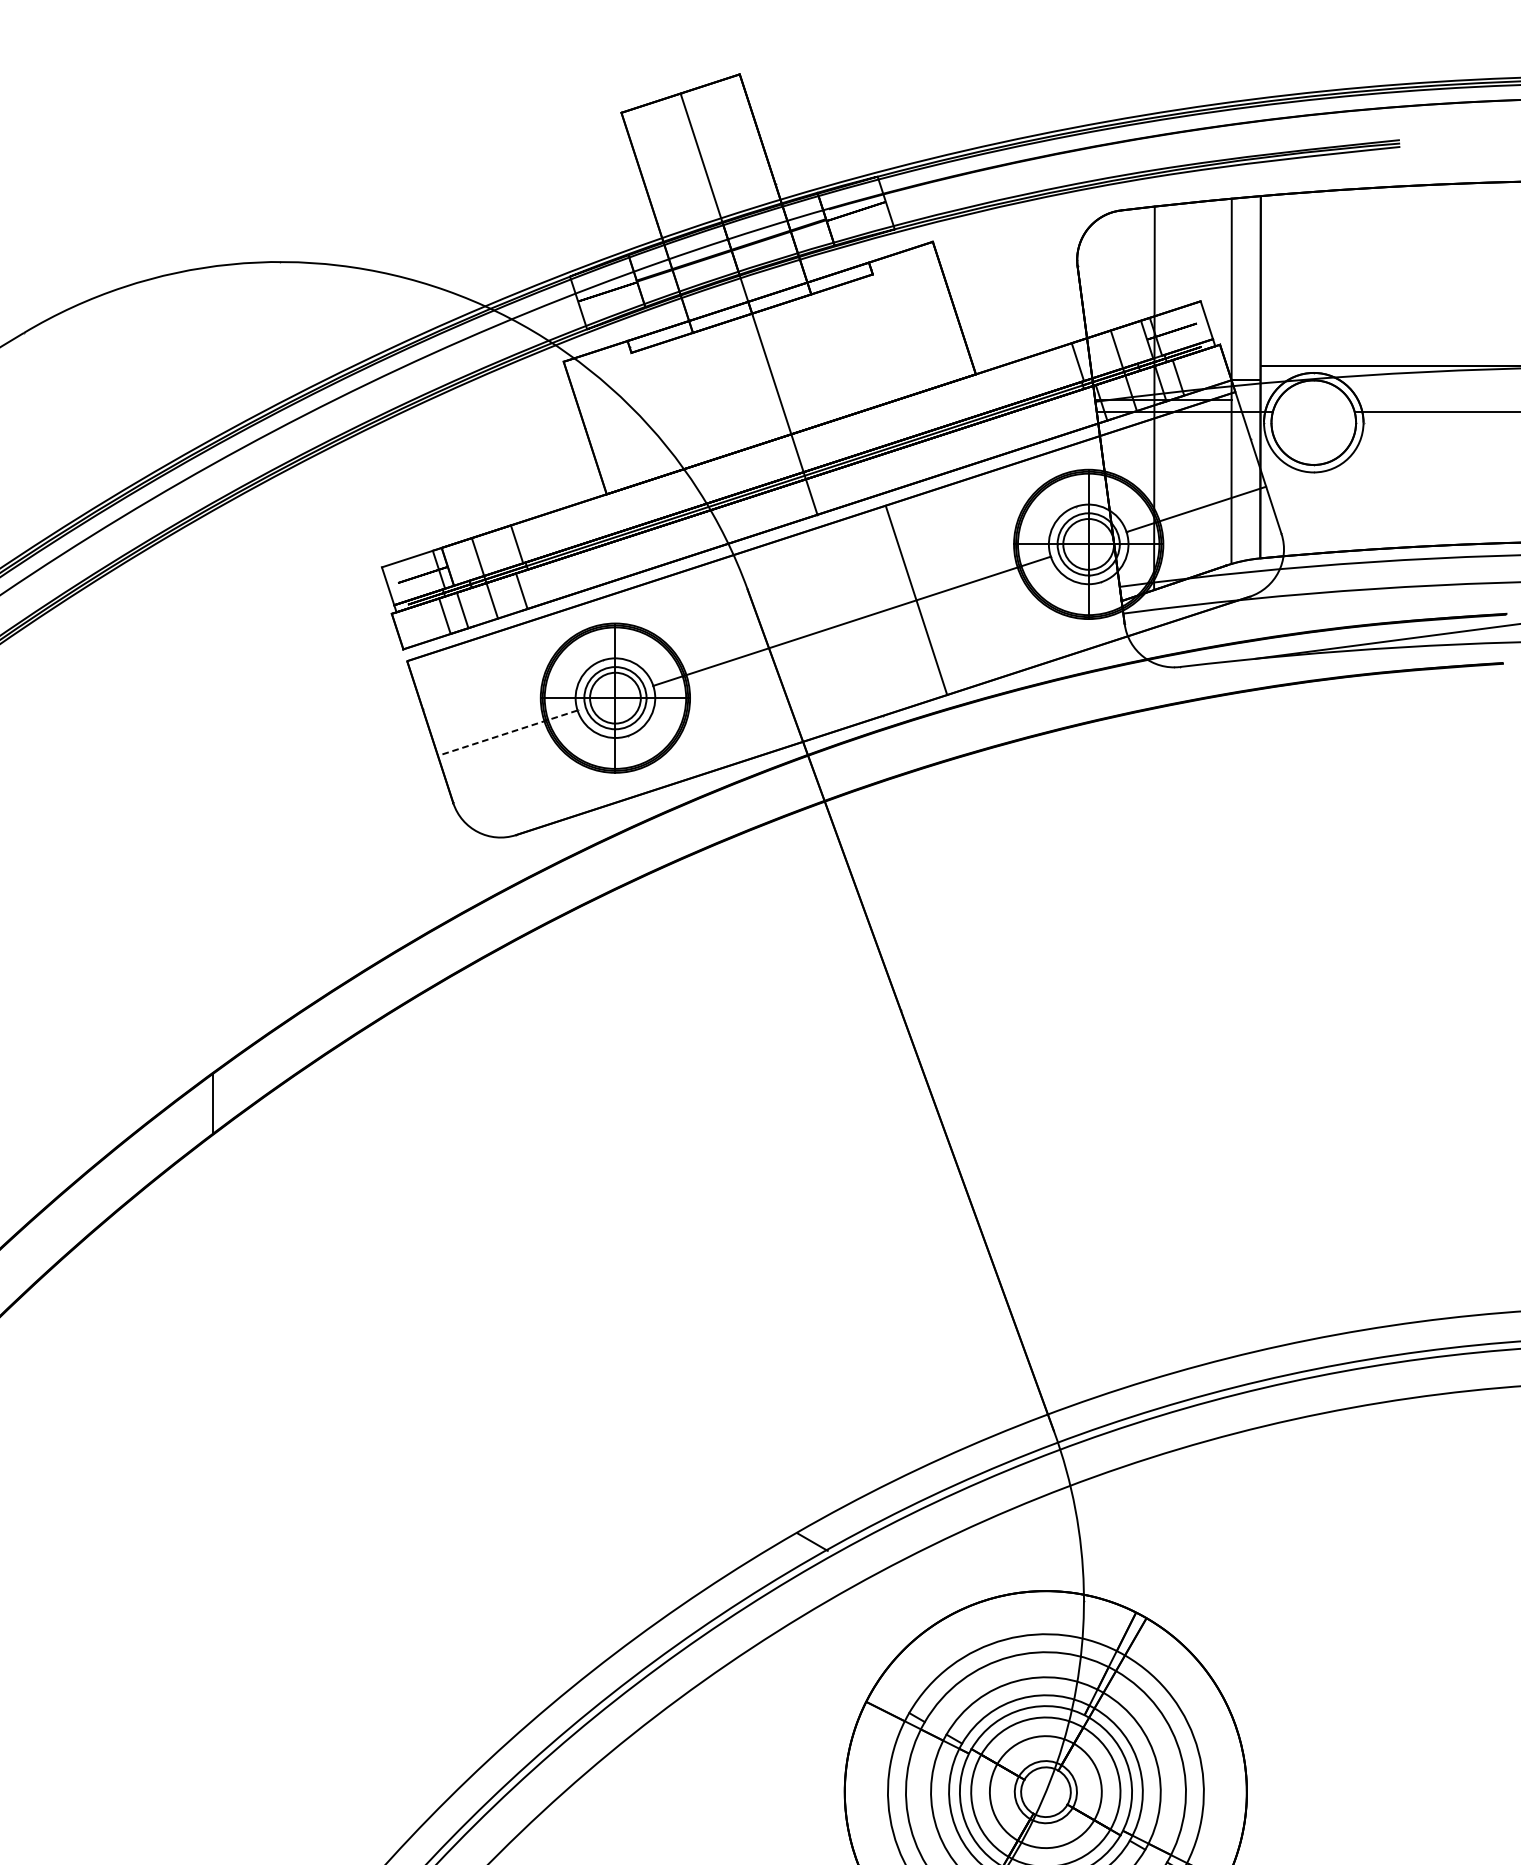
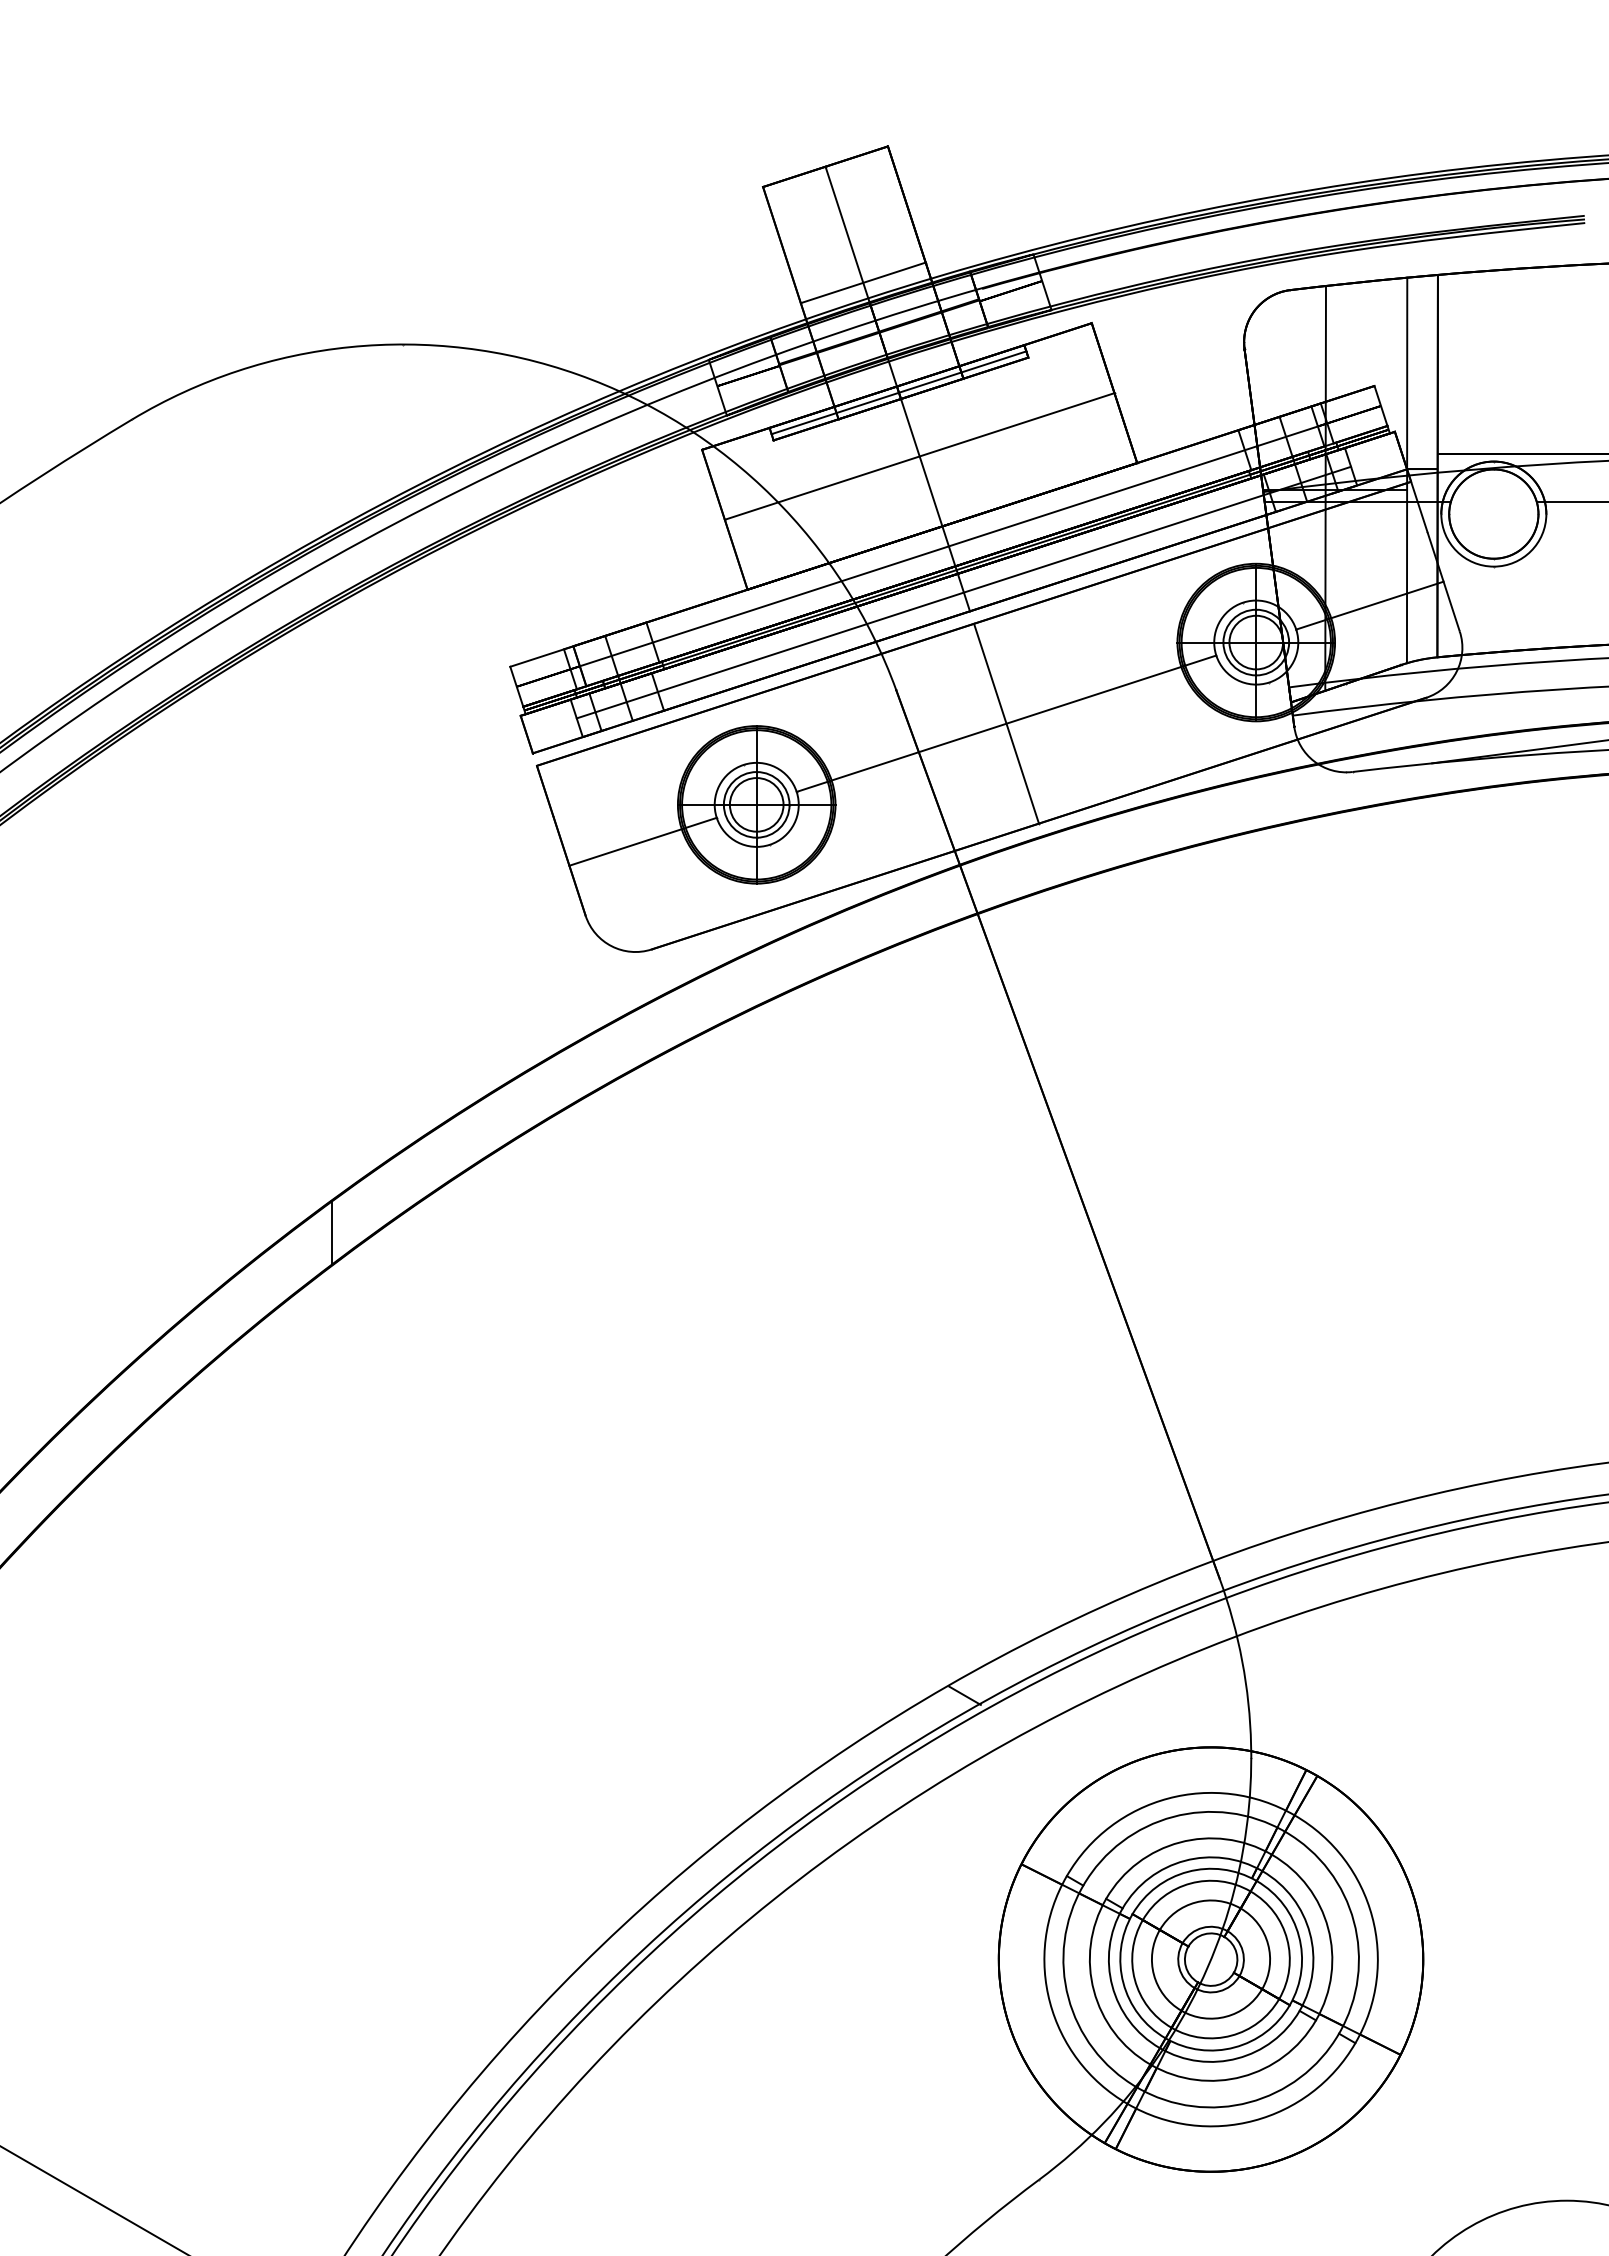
line: (715, 203) -> (862, 282), added
line: (749, 307) -> (898, 392), added
line: (769, 368) -> (919, 456), added
line: (797, 453) -> (948, 546), added
line: (811, 496) -> (963, 592), added
line: (916, 600) -> (1006, 723), moved
line: (507, 732) -> (642, 841), dashed -> solid

